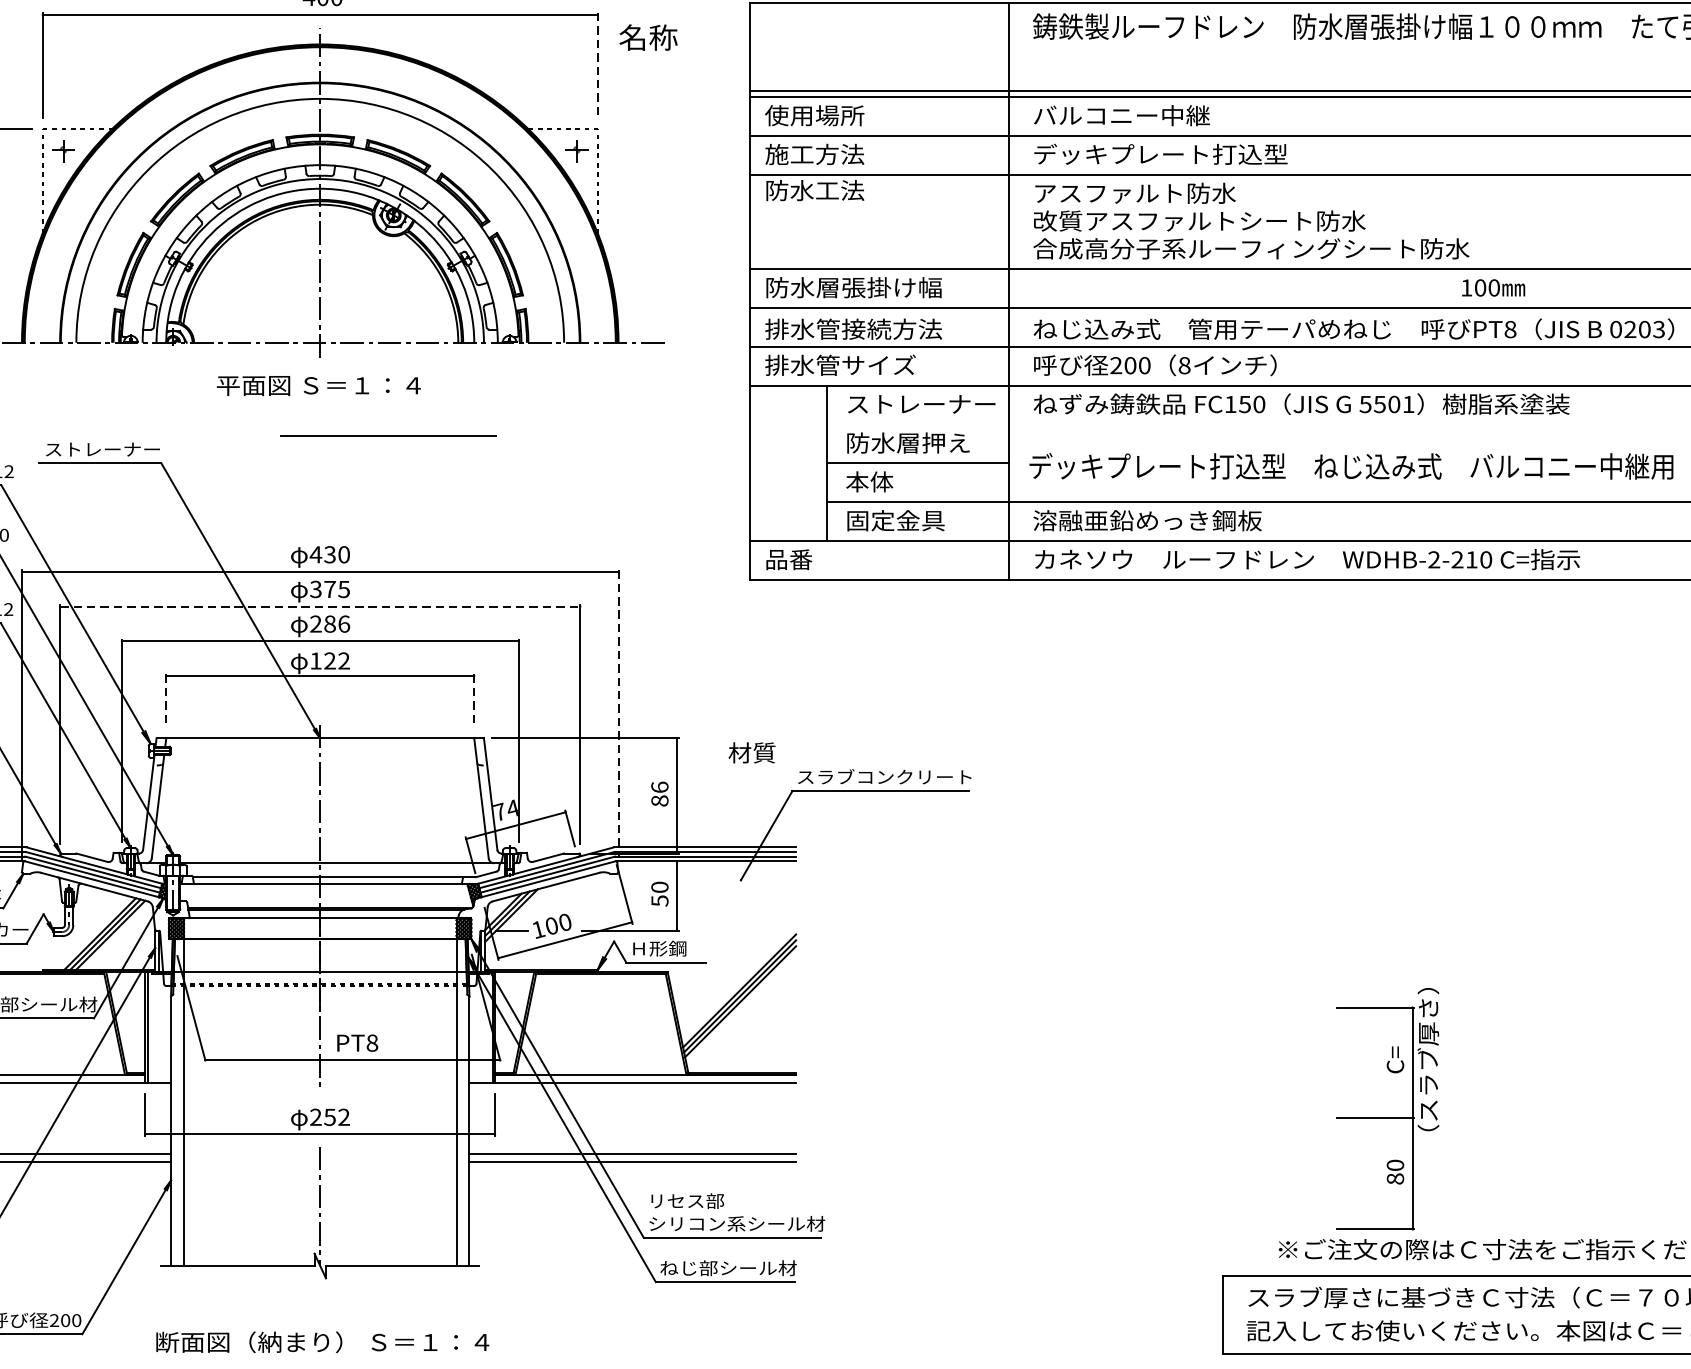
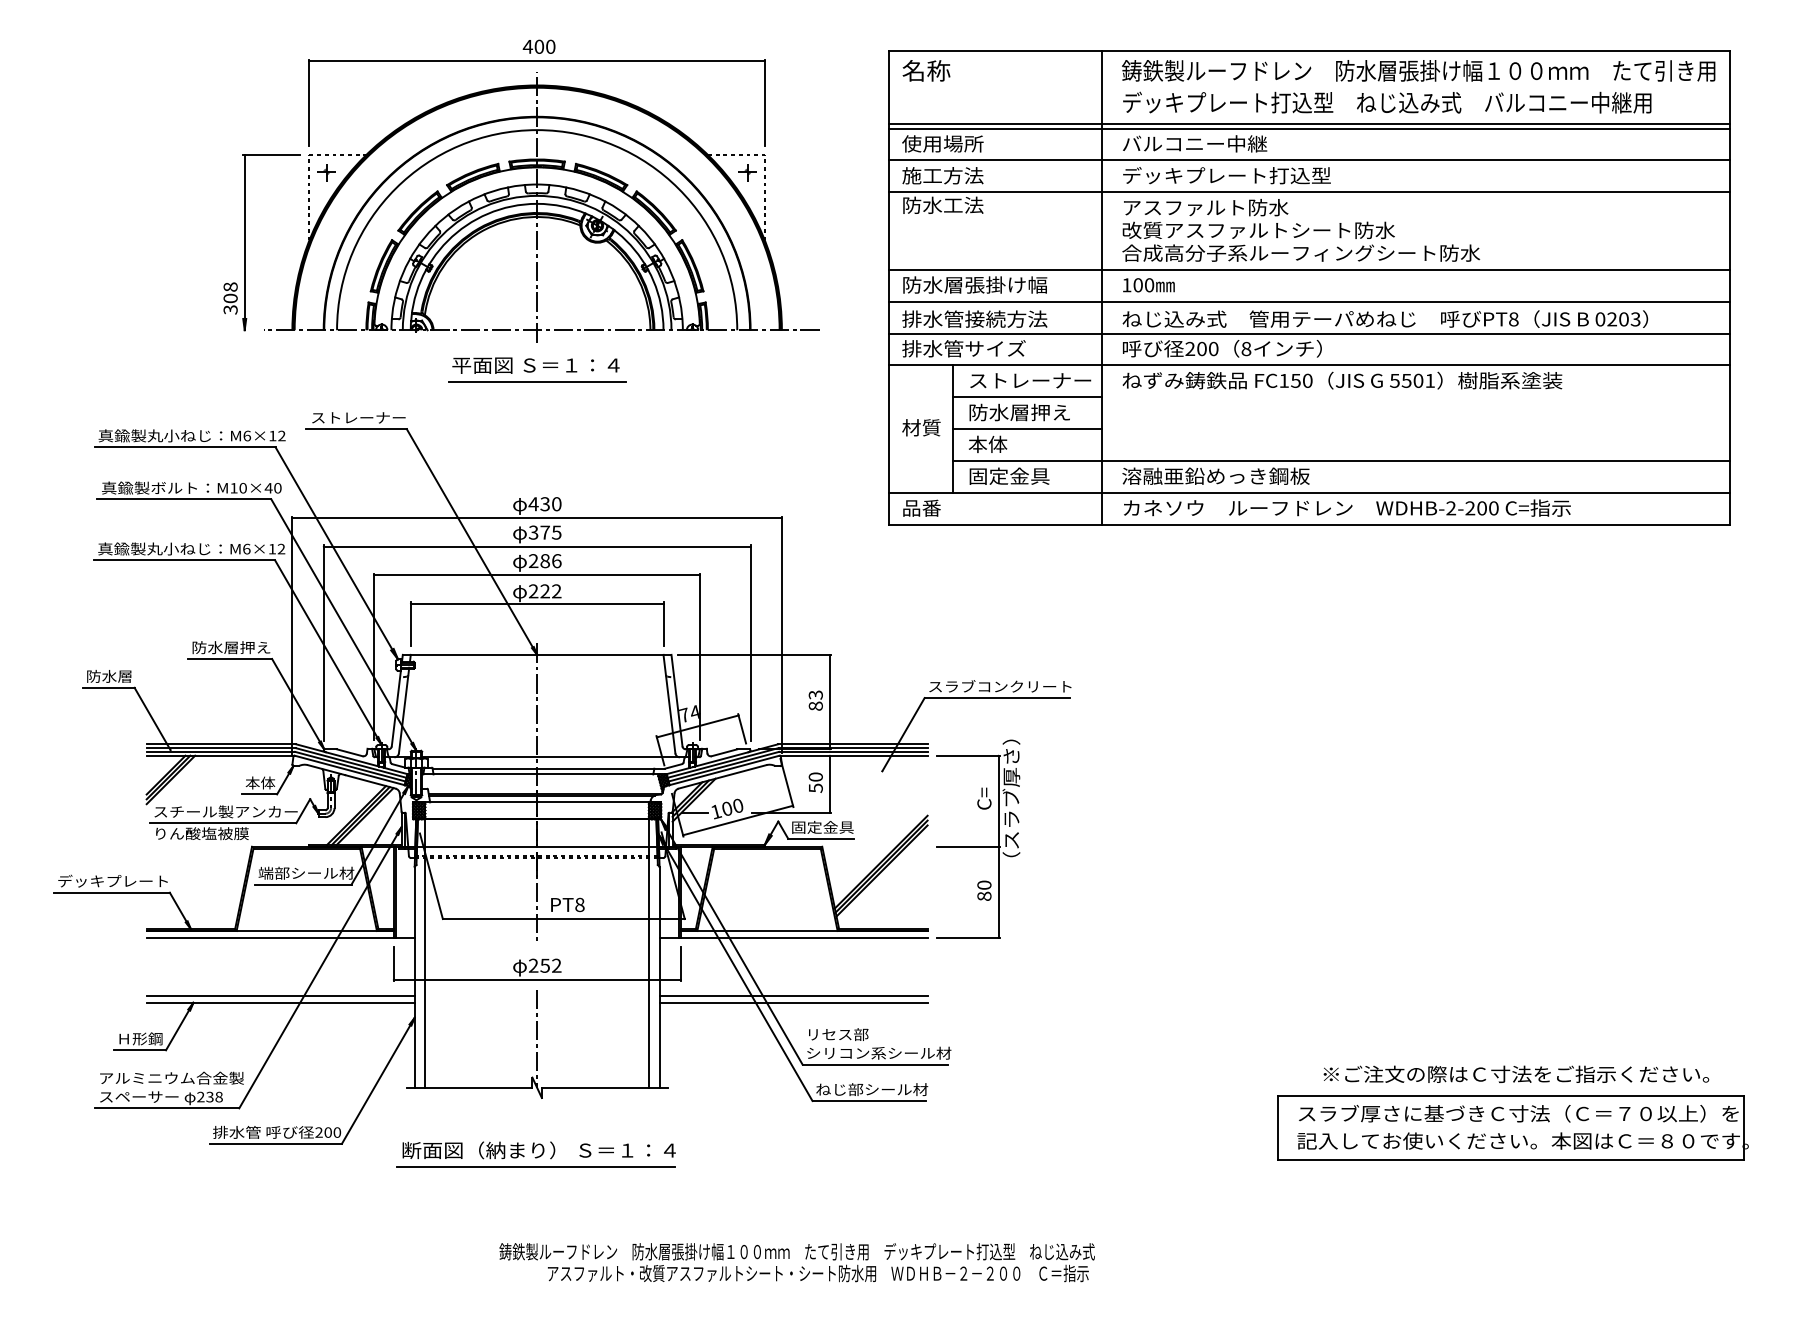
text: (648, 37) -> (926, 70), moved
line: (597, 66) -> (764, 103), dashed -> solid
text: (1493, 288) -> (1148, 285), moved
line: (917, 424) -> (1027, 397), added
line: (388, 435) -> (537, 381), moved
text: (1351, 466) -> (1387, 102), moved
text: (1471, 560) -> (1481, 508), WDHB-2-210 -> WDHB-2-200
line: (320, 606) -> (537, 546), dashed -> solid
text: (315, 661) -> (533, 591), 122 -> 222
line: (165, 701) -> (410, 624), dashed -> solid
line: (474, 701) -> (663, 624), dashed -> solid
line: (618, 714) -> (781, 635), dashed -> solid
text: (752, 752) -> (921, 427), moved
text: (659, 786) -> (815, 694), 86 -> 83
text: (668, 947) -> (822, 826), Ｈ形鋼 -> 固定金具
part: (1388, 1118) -> (978, 846), moved
line: (318, 1361) -> (535, 1166), added

